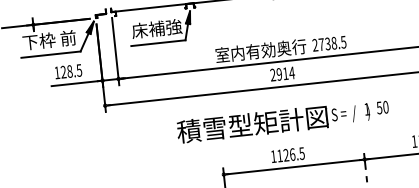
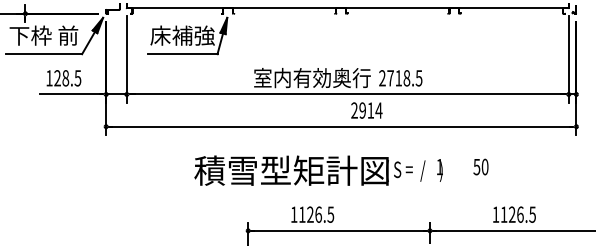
text: (327, 44) -> (398, 78), 2738.5 -> 2718.5
text: (282, 74) -> (366, 110), moved
text: (382, 107) -> (480, 166), moved
text: (287, 154) -> (312, 214), moved

